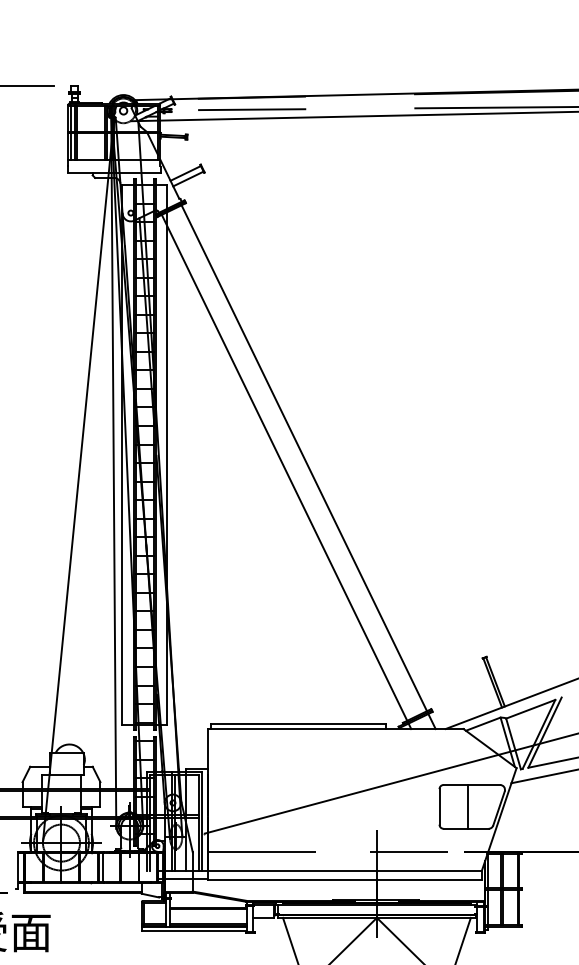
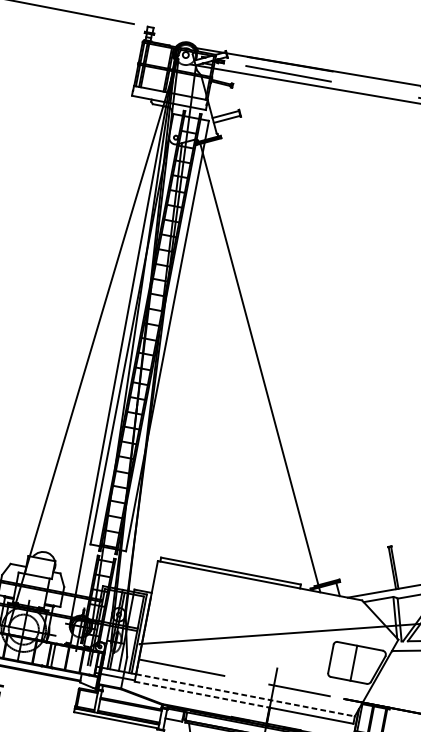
line: (304, 458) -> (276, 360), removed
line: (345, 870) -> (246, 695), solid -> dashed
line: (292, 880) -> (202, 694), solid -> dashed

